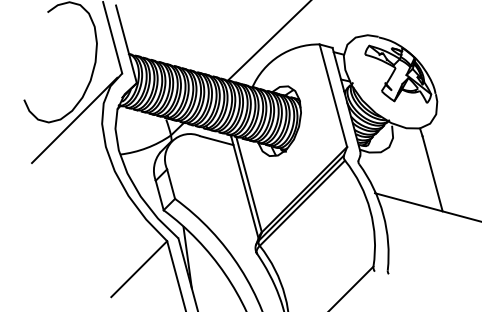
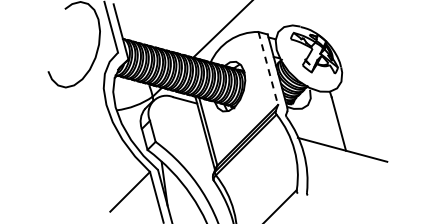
line: (333, 95) -> (268, 68), solid -> dashed
line: (73, 119) -> (83, 85), removed

